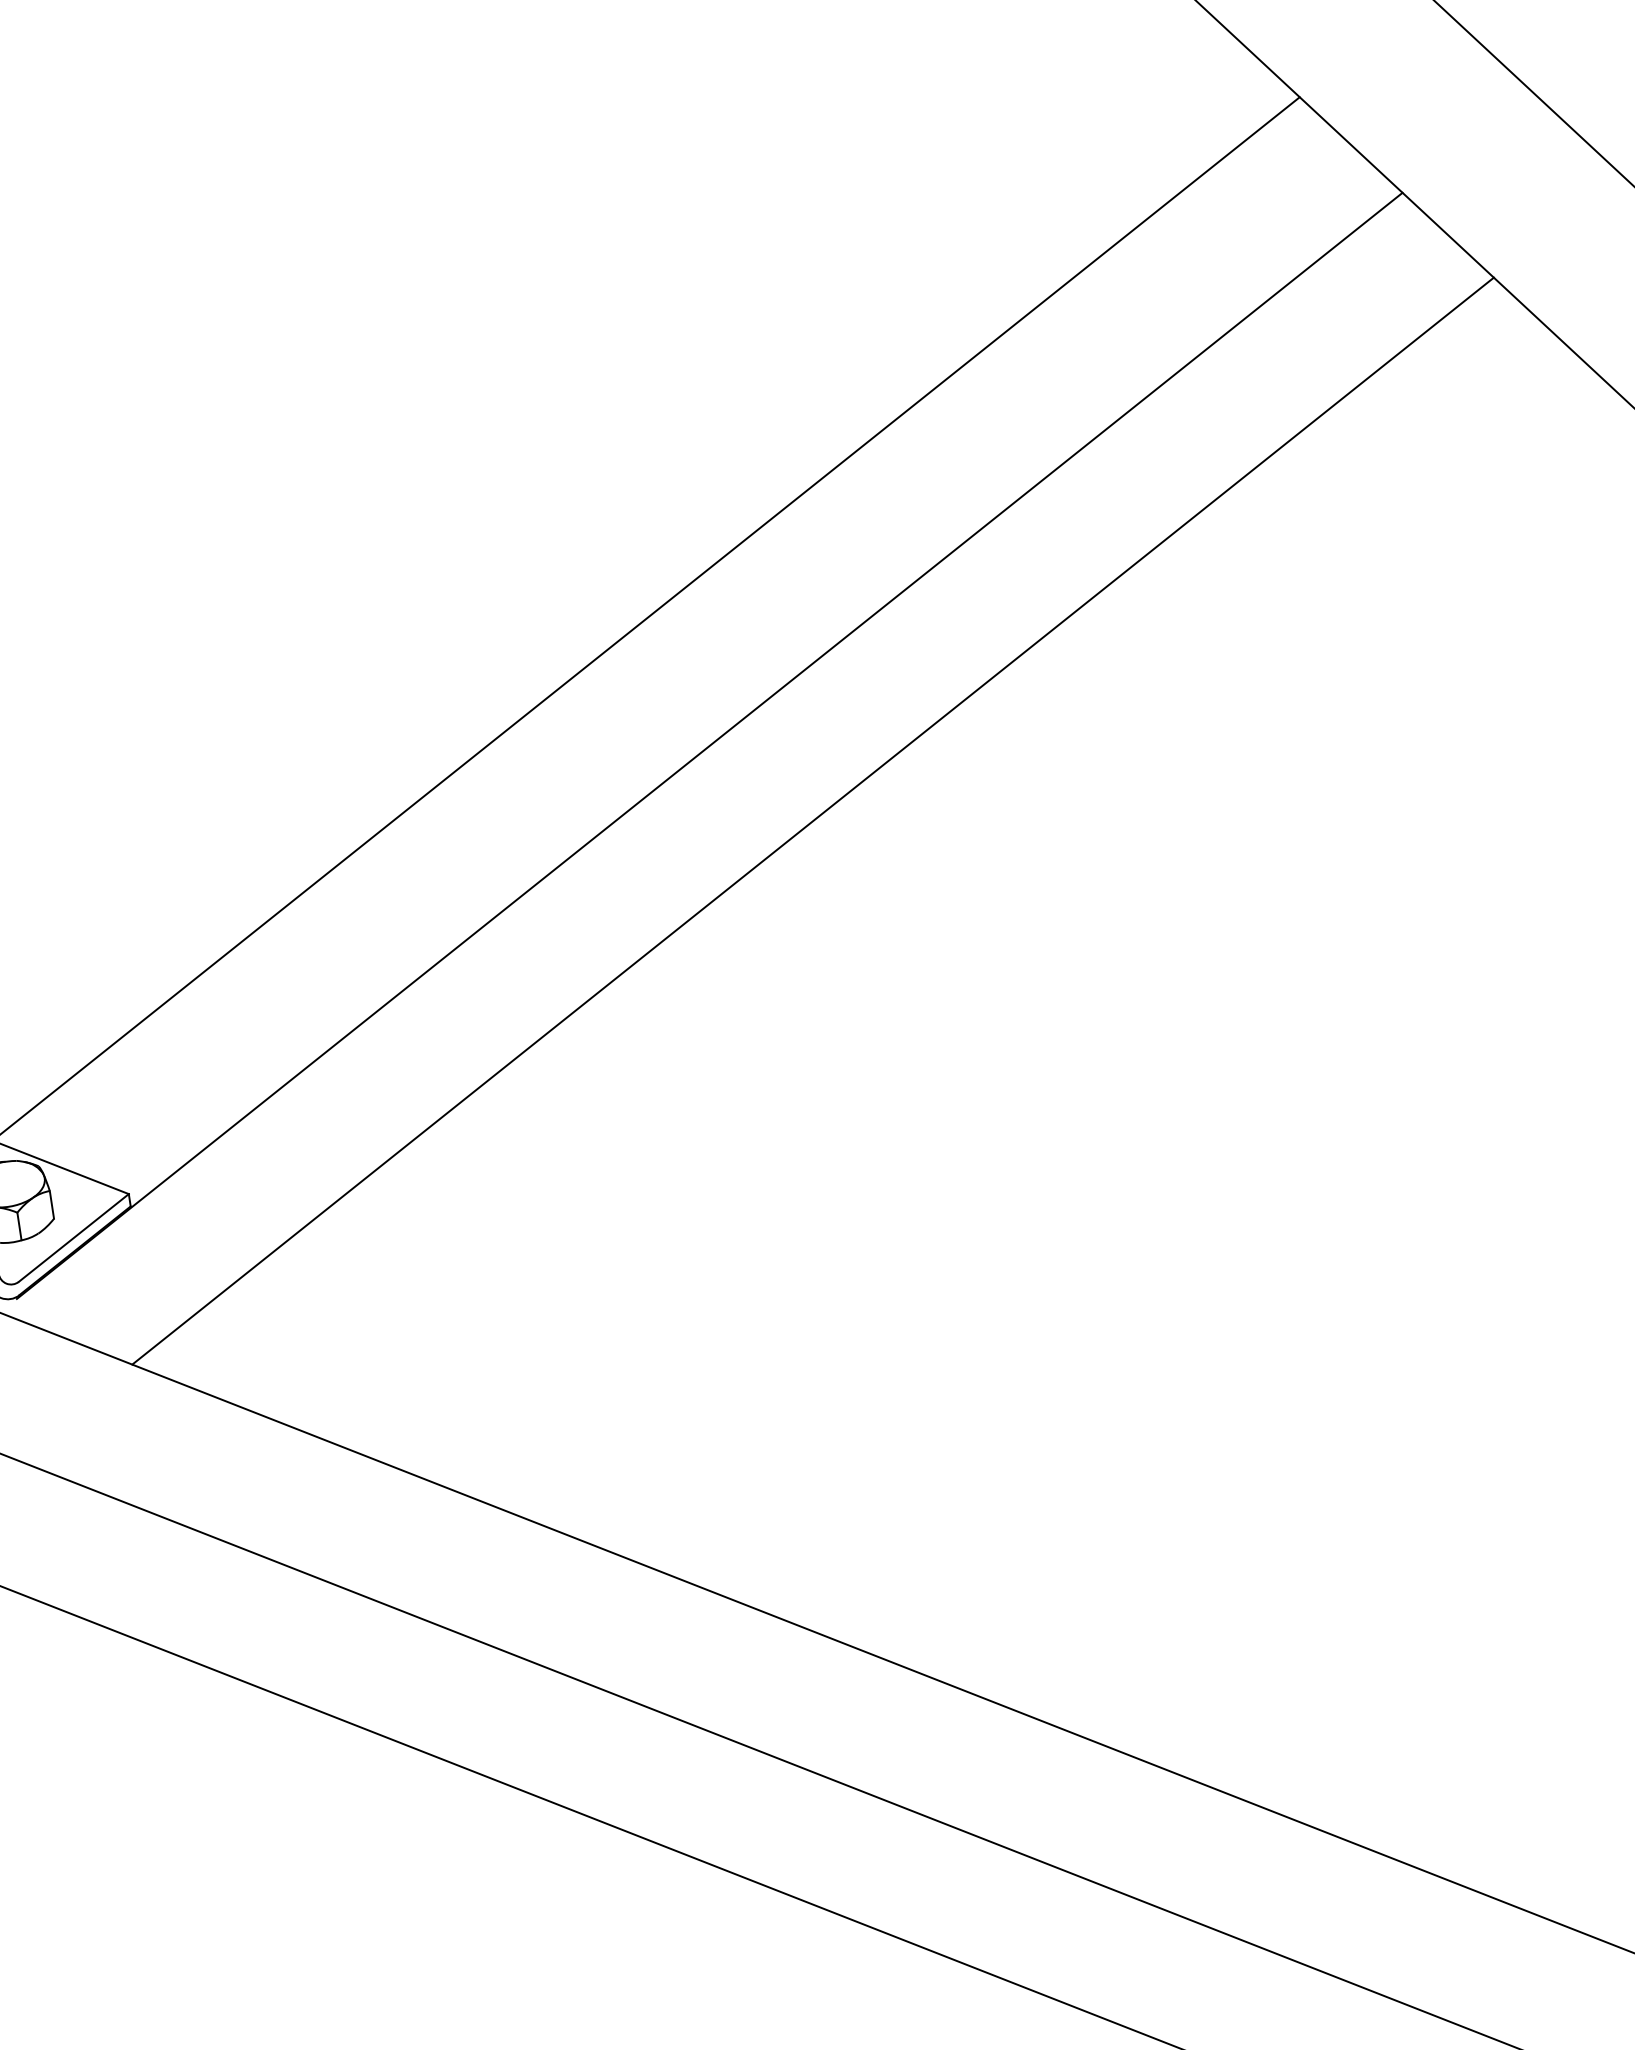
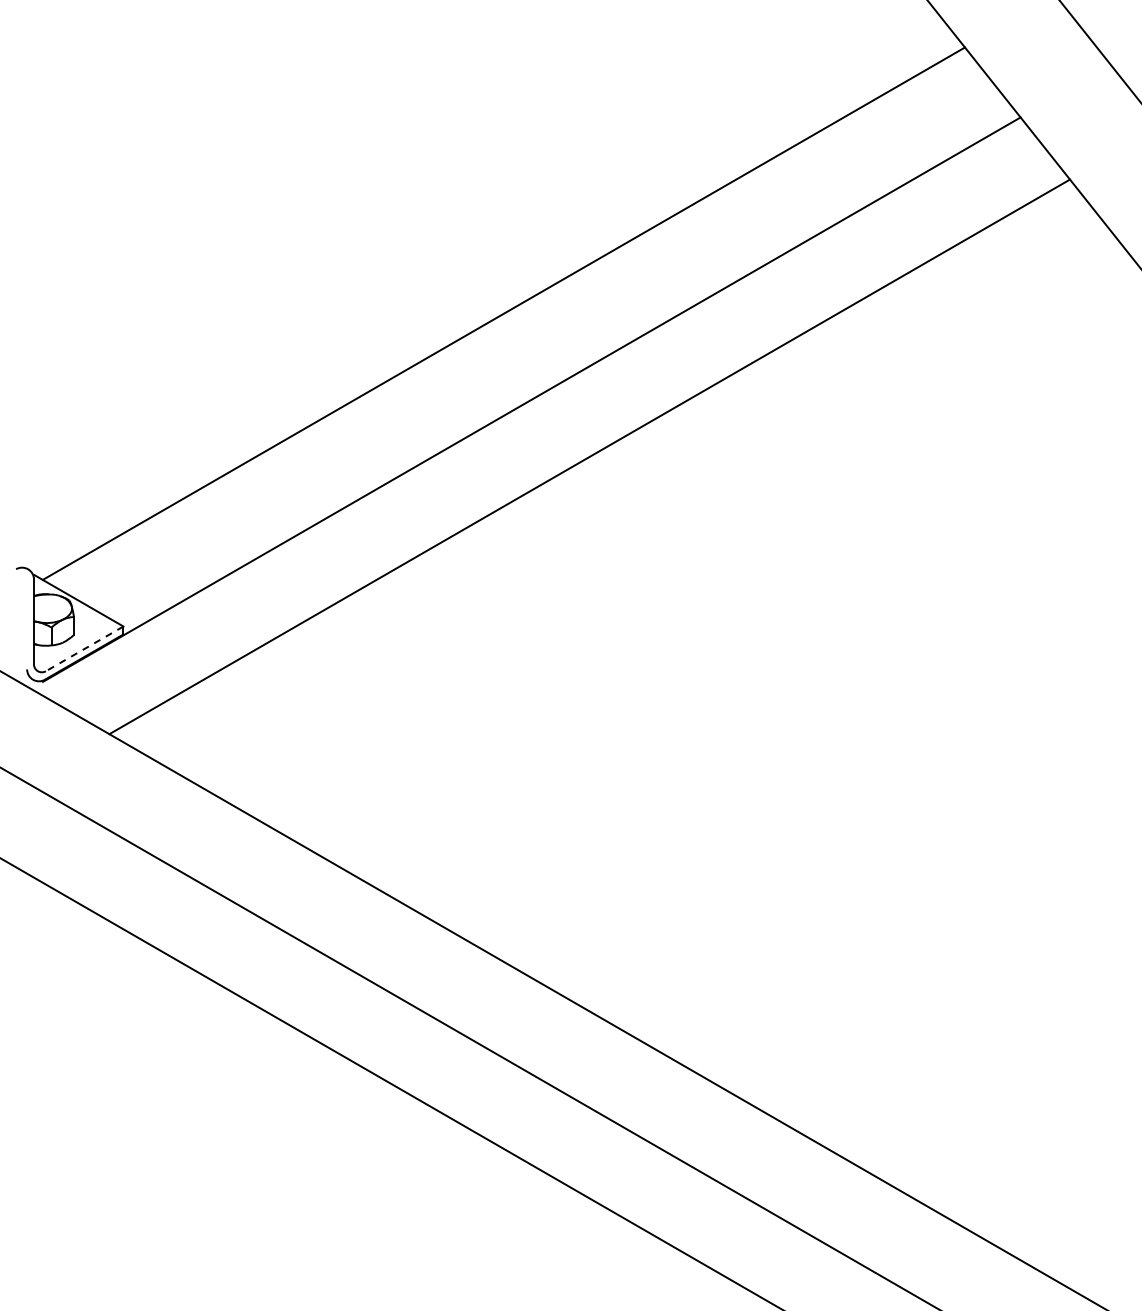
line: (73, 1237) -> (84, 648), solid -> dashed

